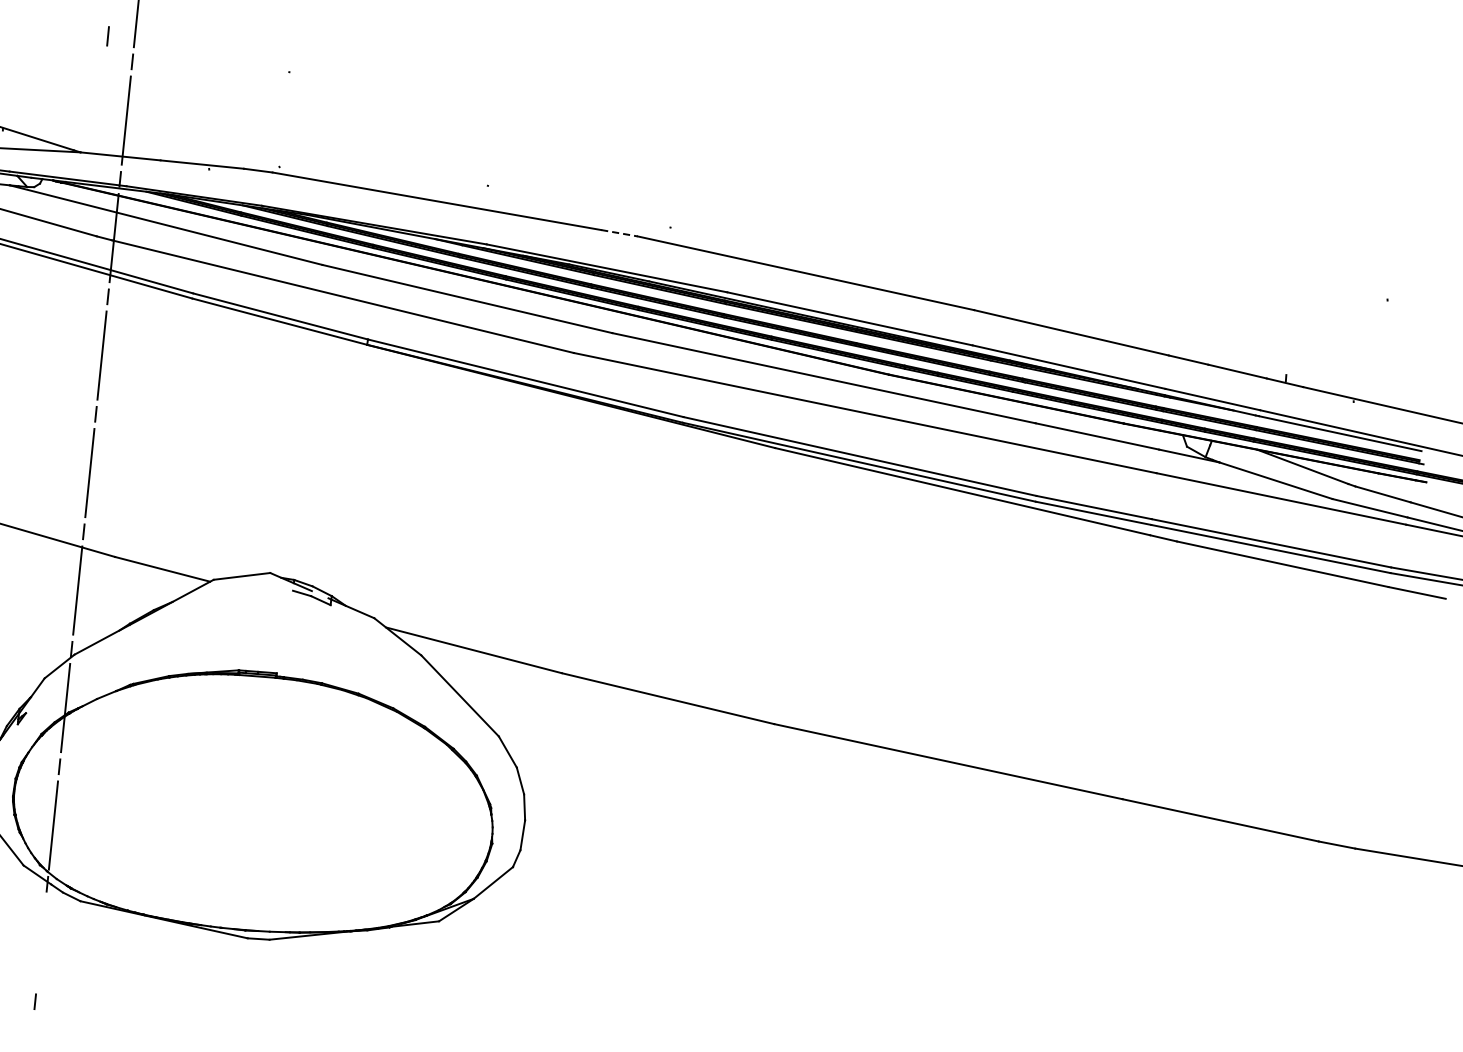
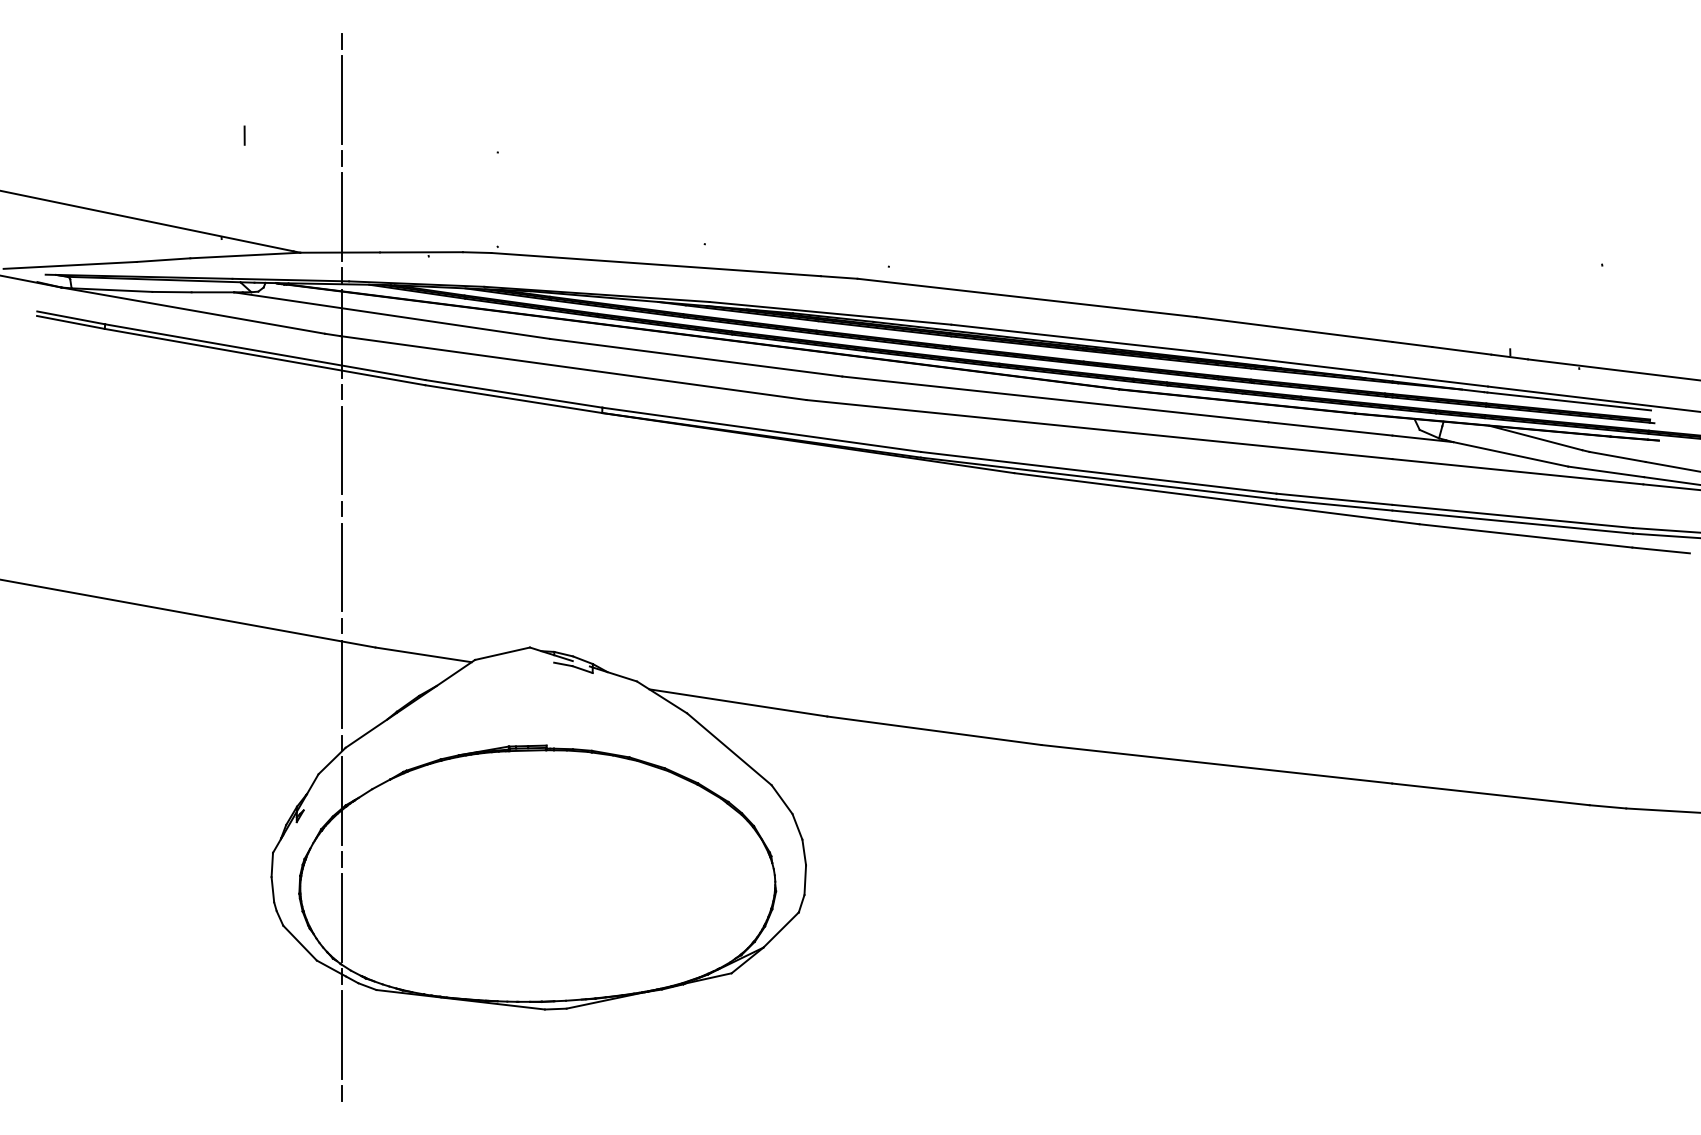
line: (107, 36) -> (244, 135), moved
line: (619, 233) -> (839, 277), dashed -> solid
line: (41, 942) -> (342, 1034), added

